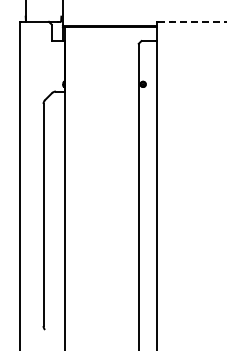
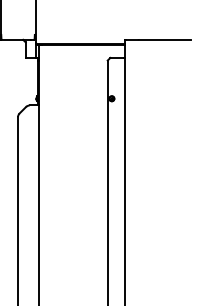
line: (192, 21) -> (158, 39), dashed -> solid

